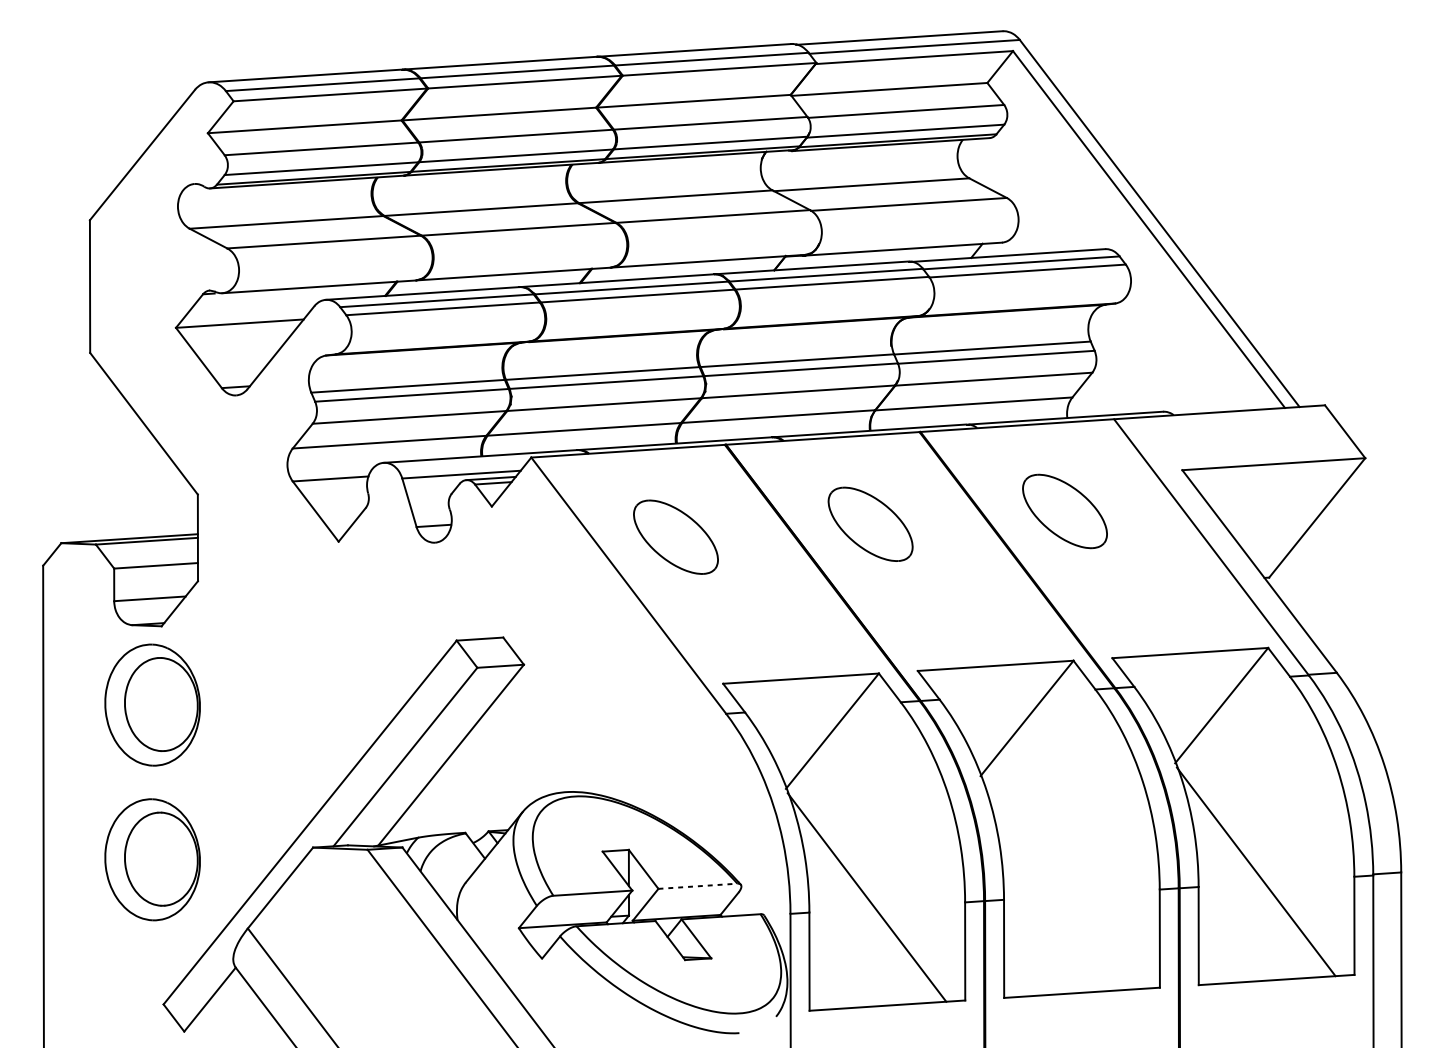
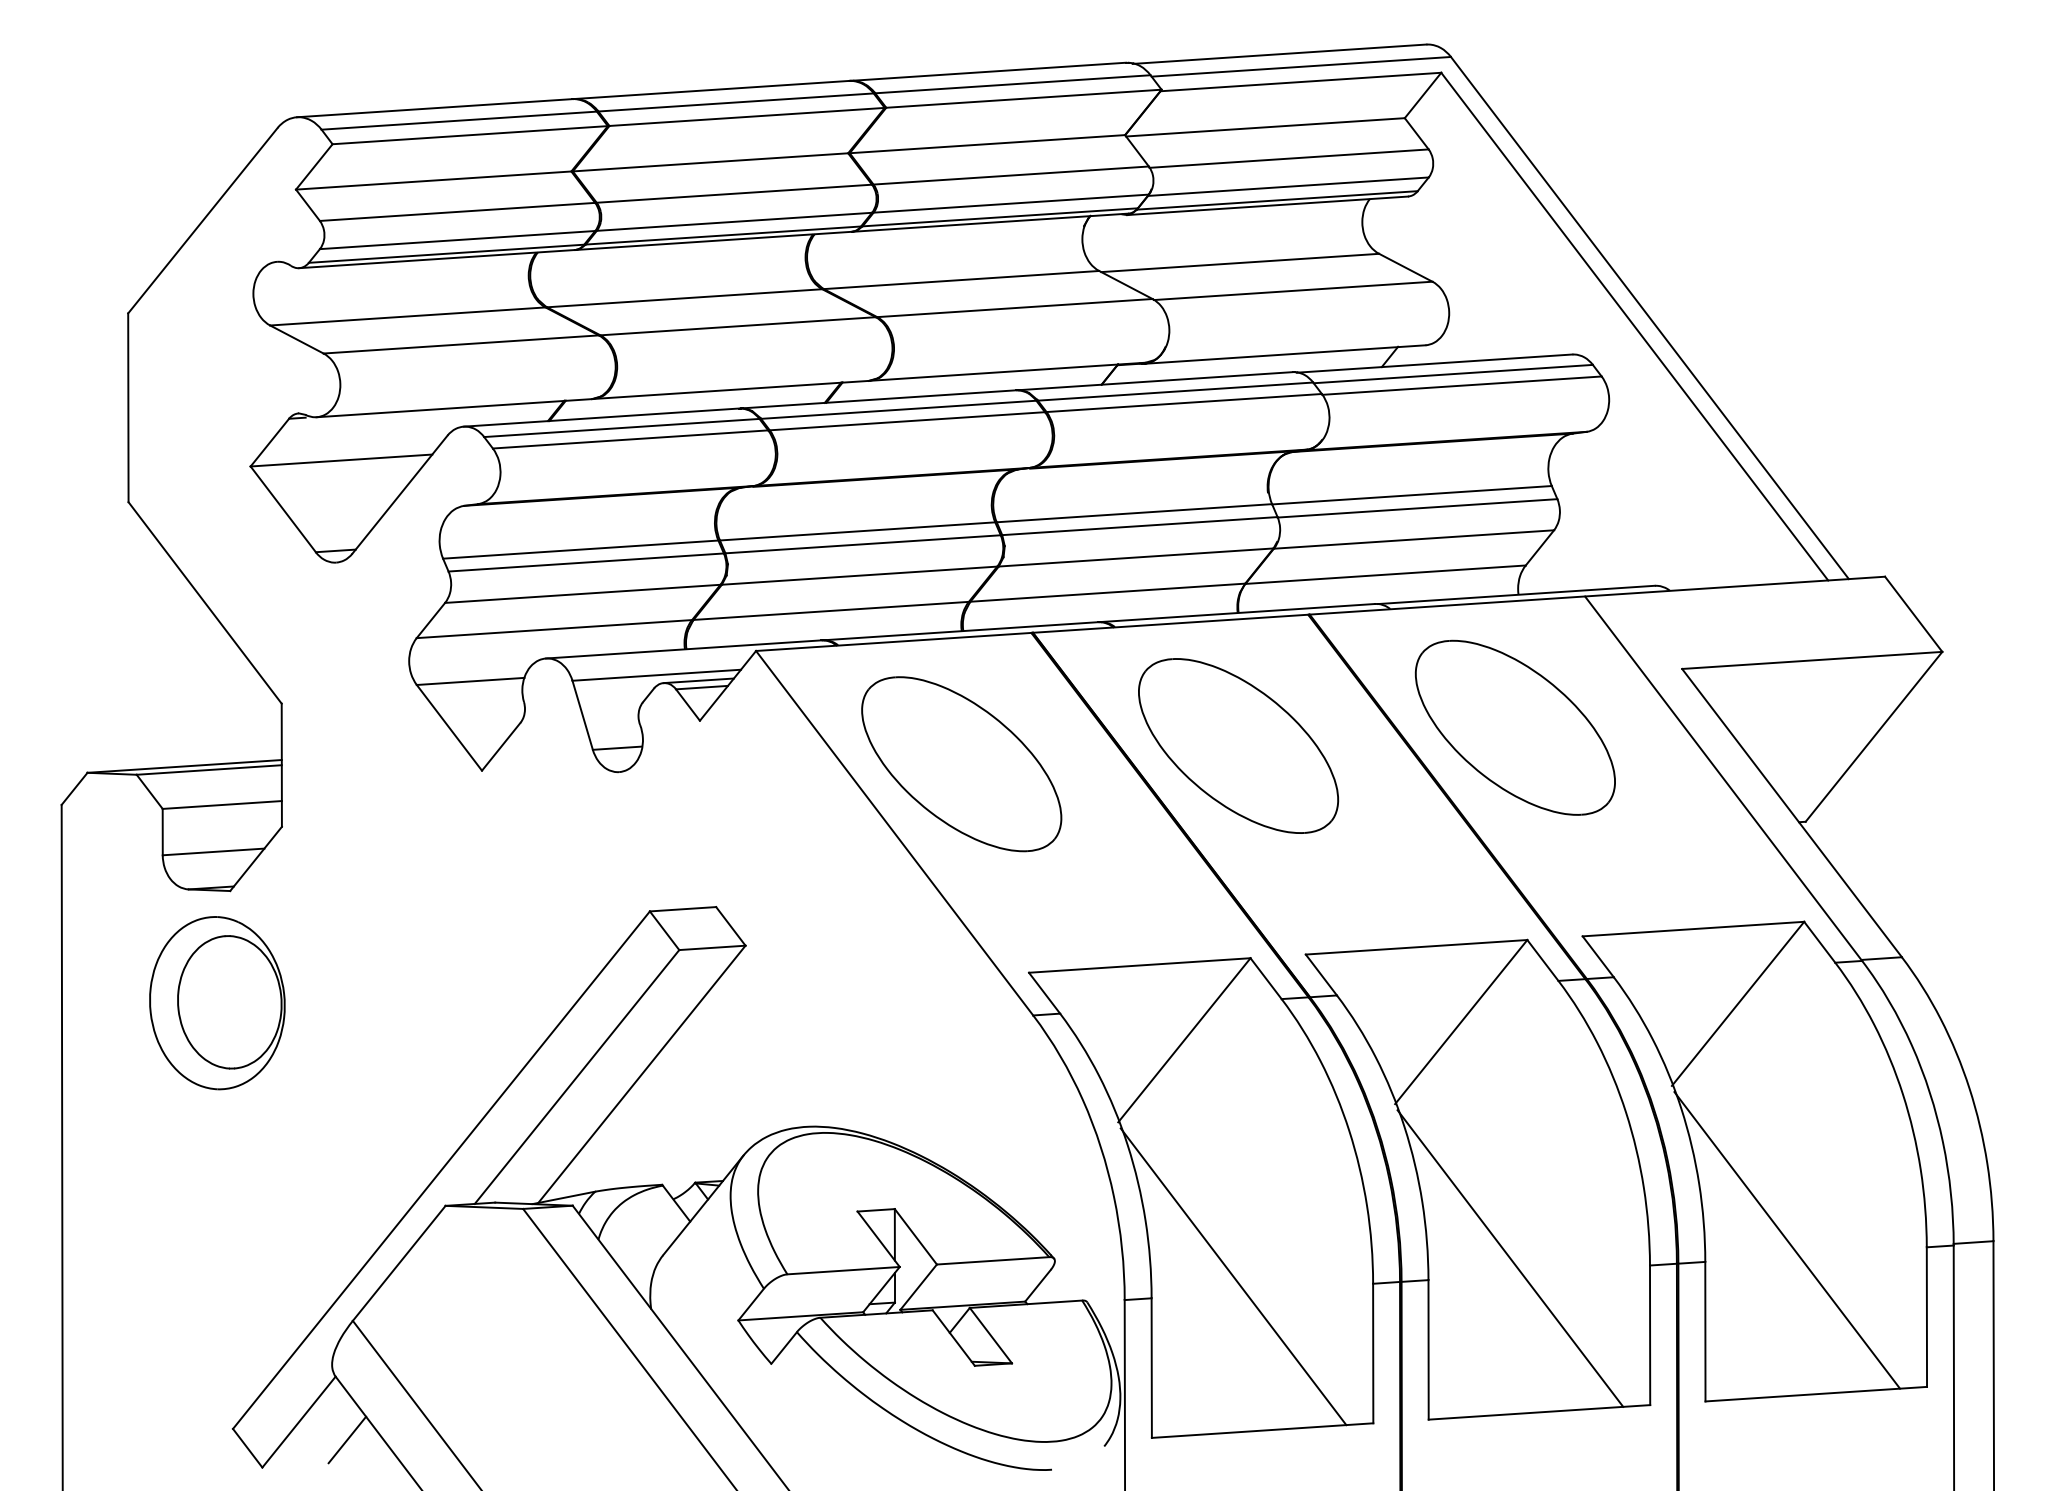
part: (1064, 511) -> (1514, 727), size x1.67
part: (870, 524) -> (1238, 745), size x1.67
part: (675, 537) -> (961, 764), size x1.67
part: (152, 860) -> (217, 1223), removed
line: (1061, 884) -> (1510, 1258), added
line: (698, 886) -> (993, 1260), dashed -> solid
line: (244, 1011) -> (347, 1439), added

